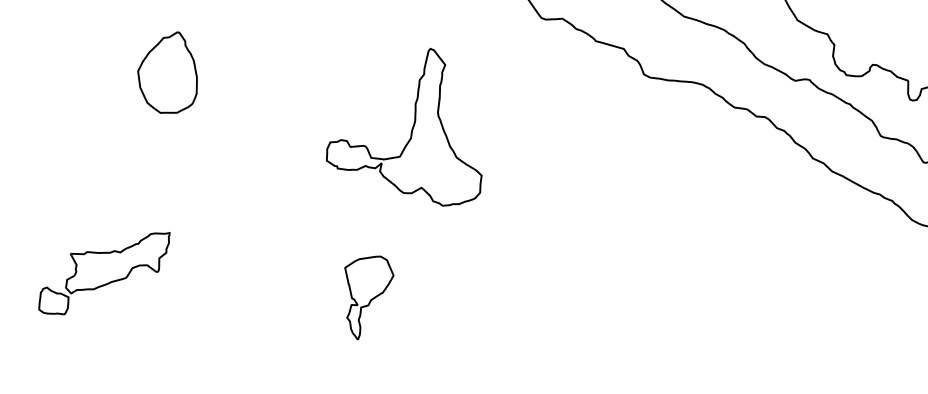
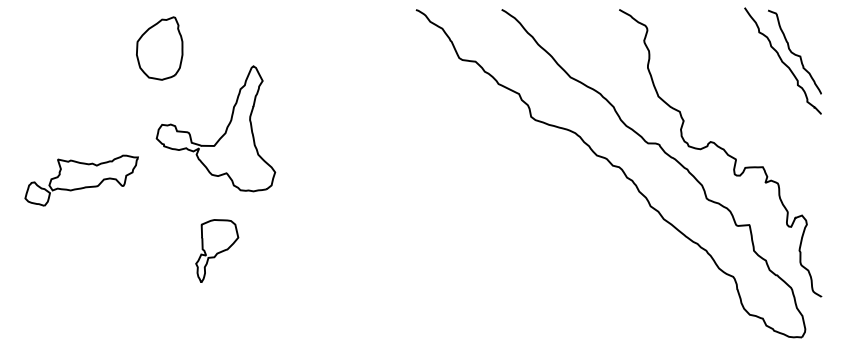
part: (407, 140) -> (222, 134), moved
part: (104, 274) -> (81, 180), moved
part: (370, 296) -> (217, 250), moved

